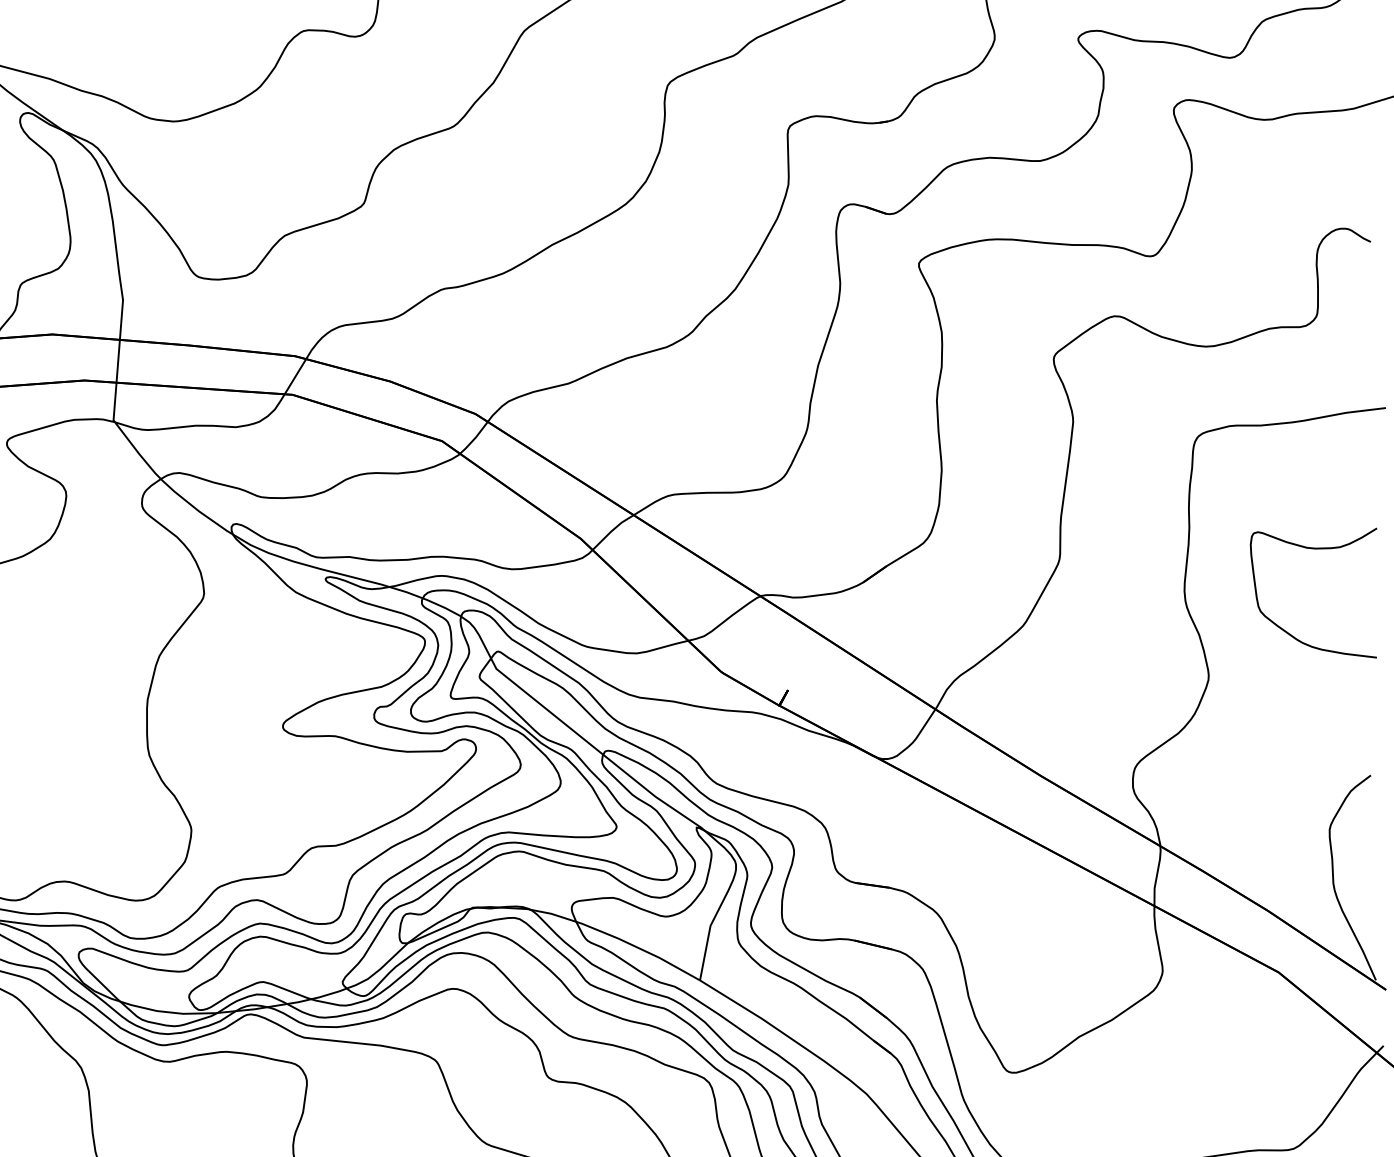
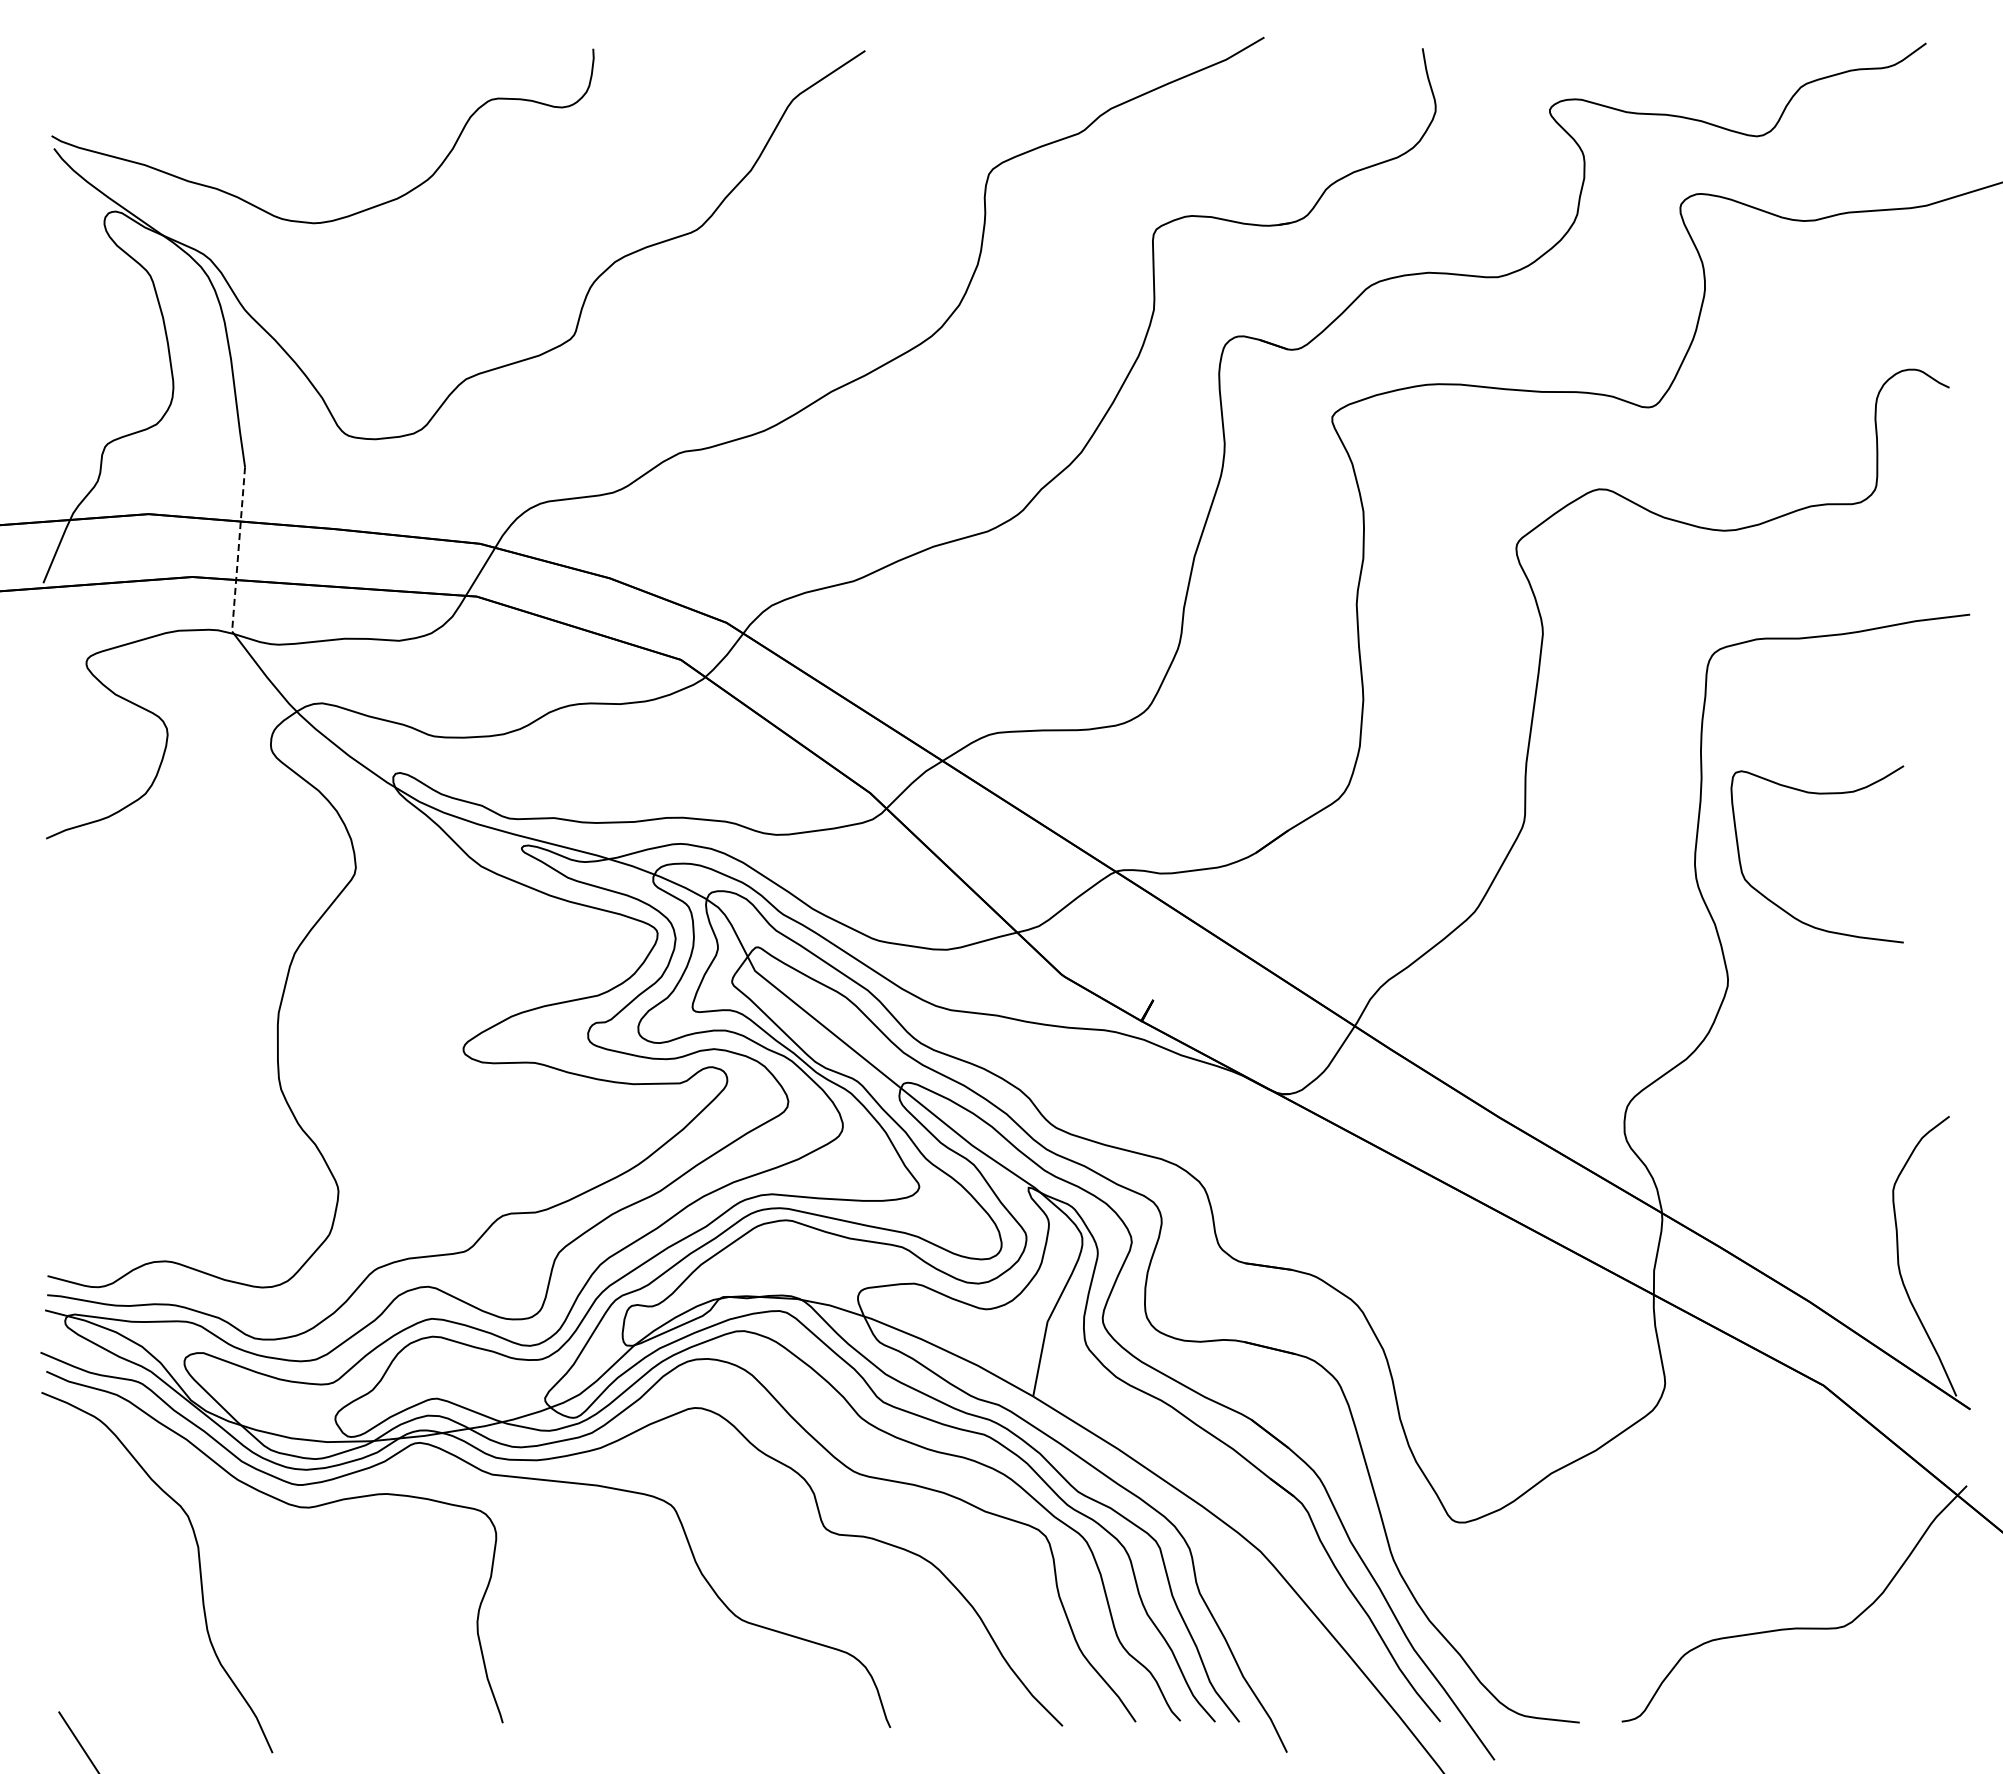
line: (118, 360) -> (238, 549), solid -> dashed
curve: (1313, 549) -> (1817, 794), moved

